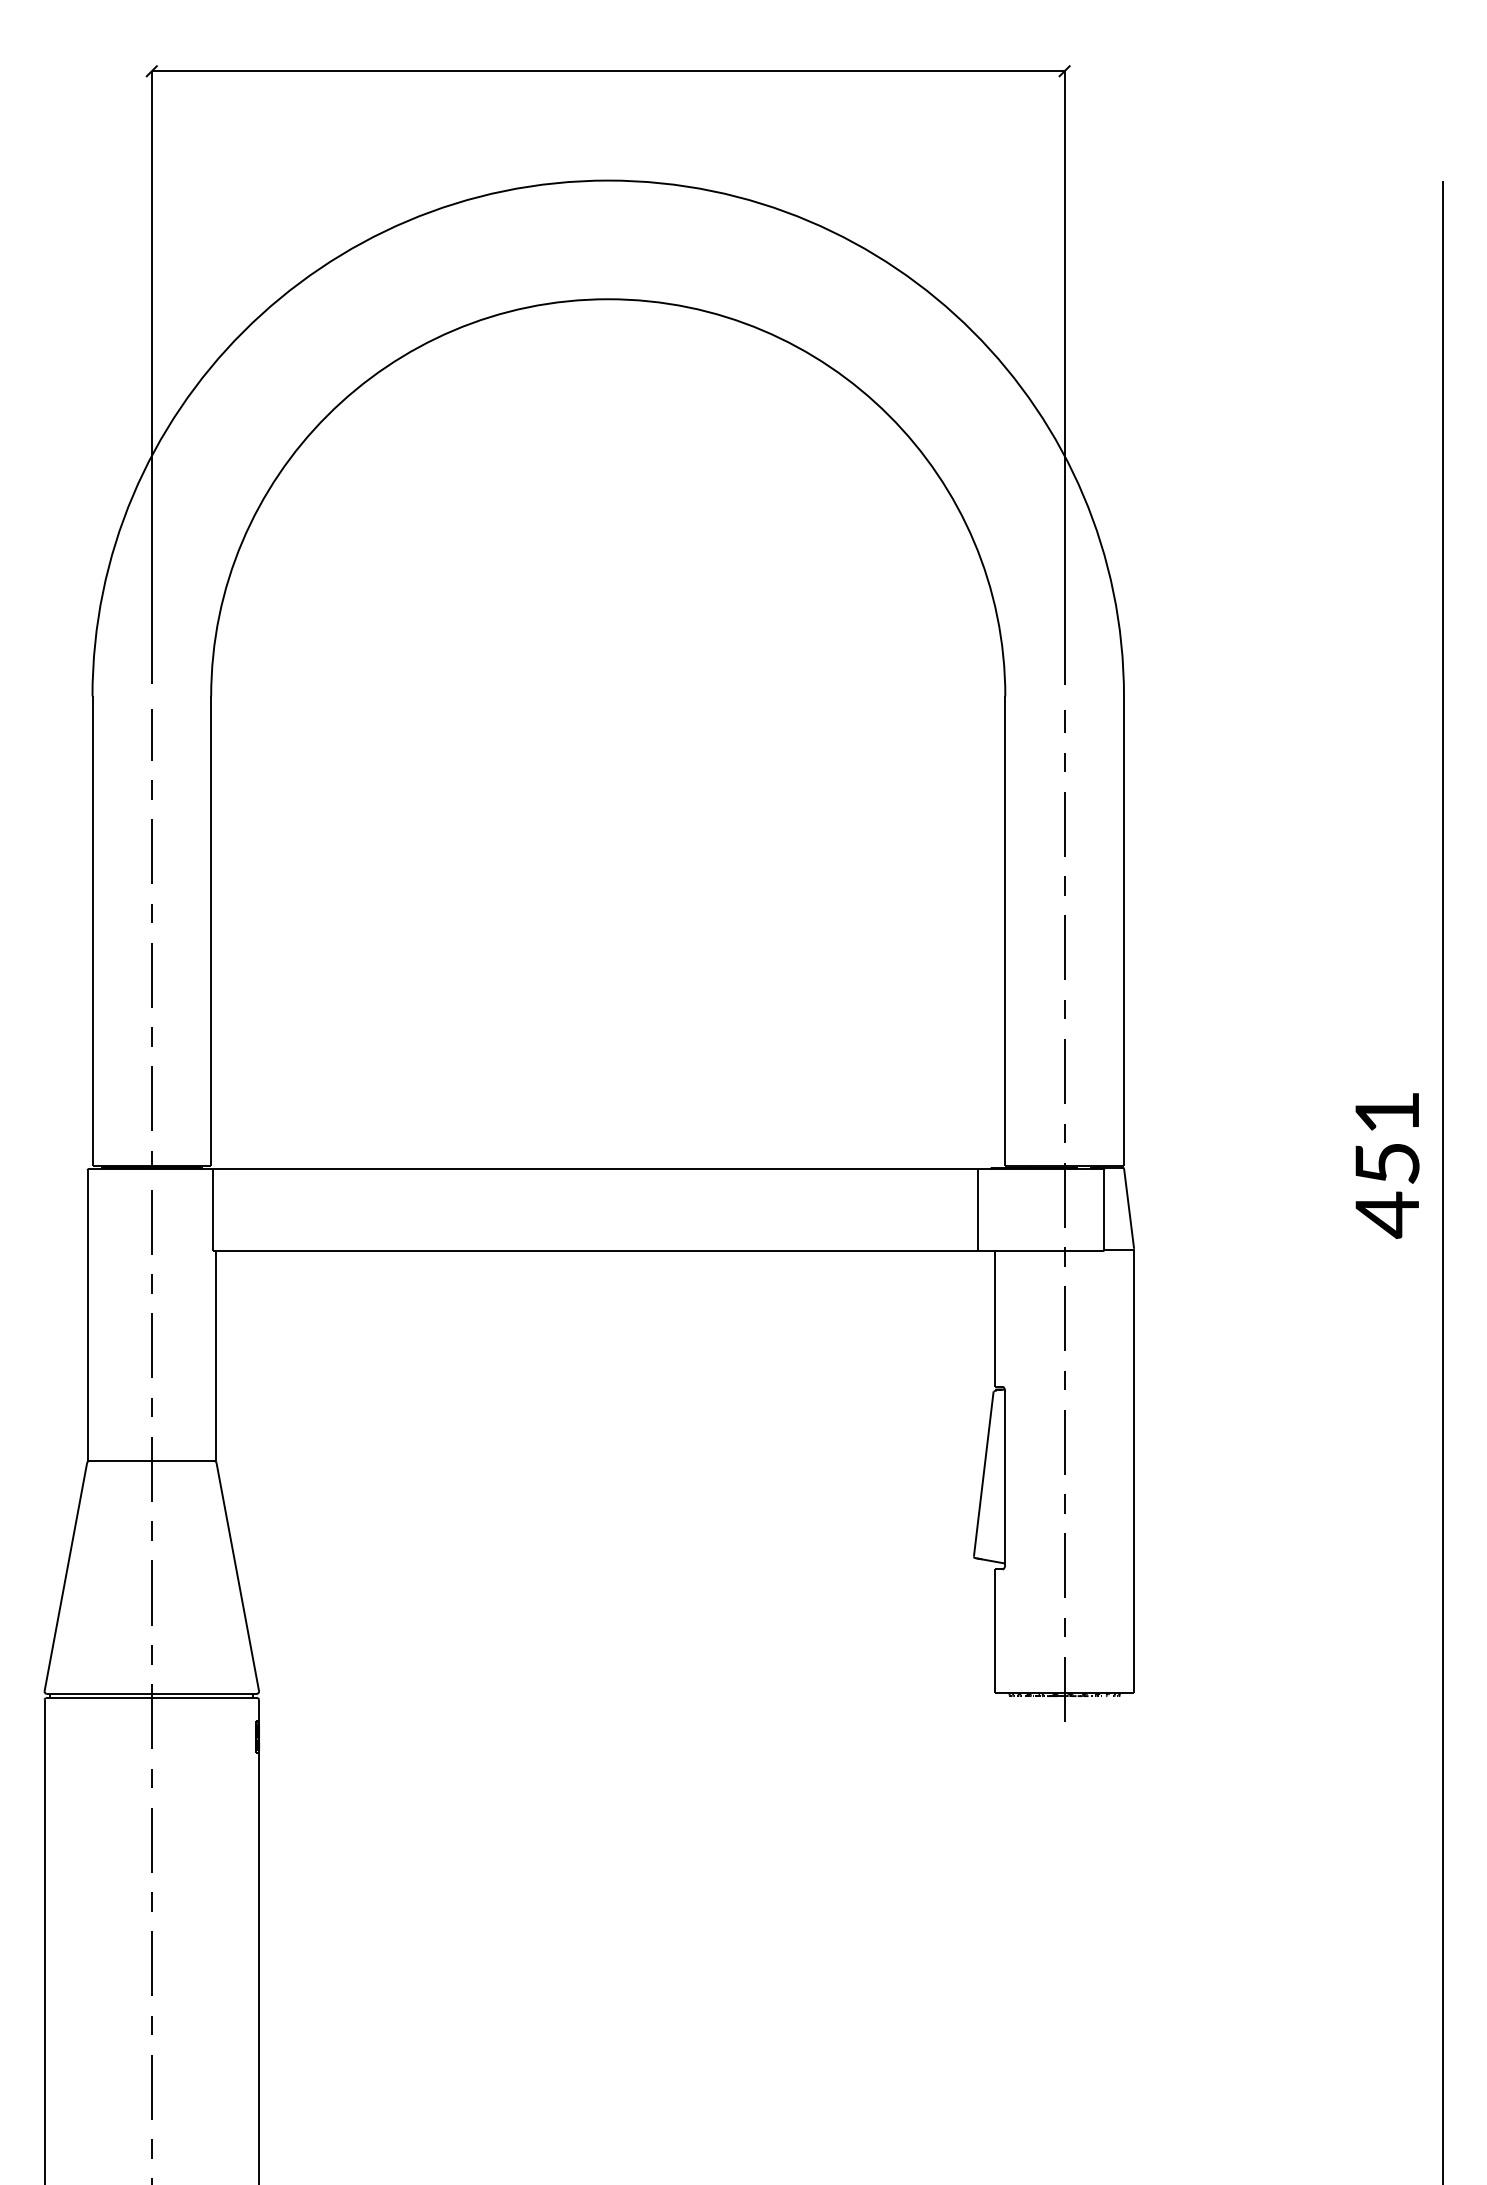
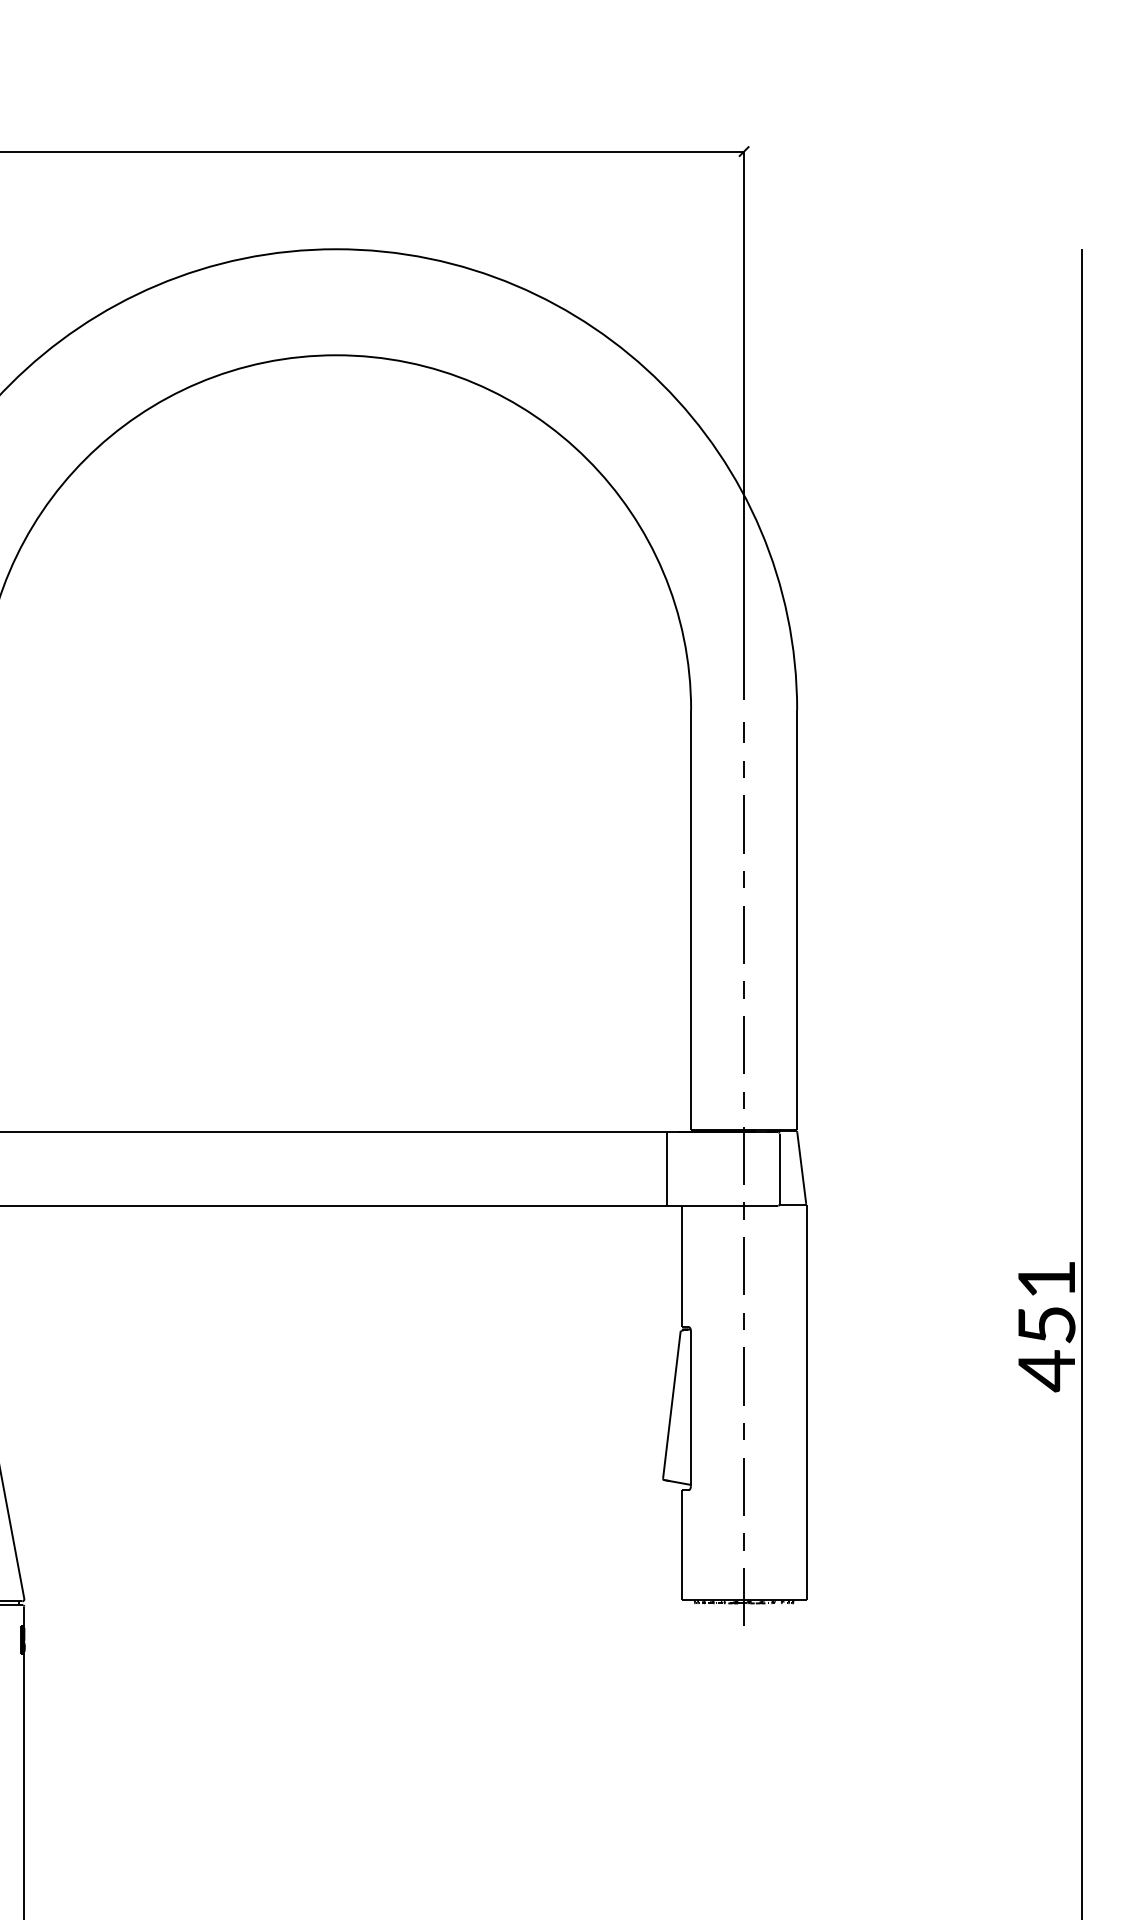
text: (1387, 1165) -> (1046, 1326), moved

